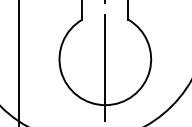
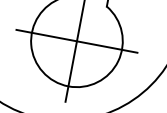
line: (104, 59) -> (76, 41), added

